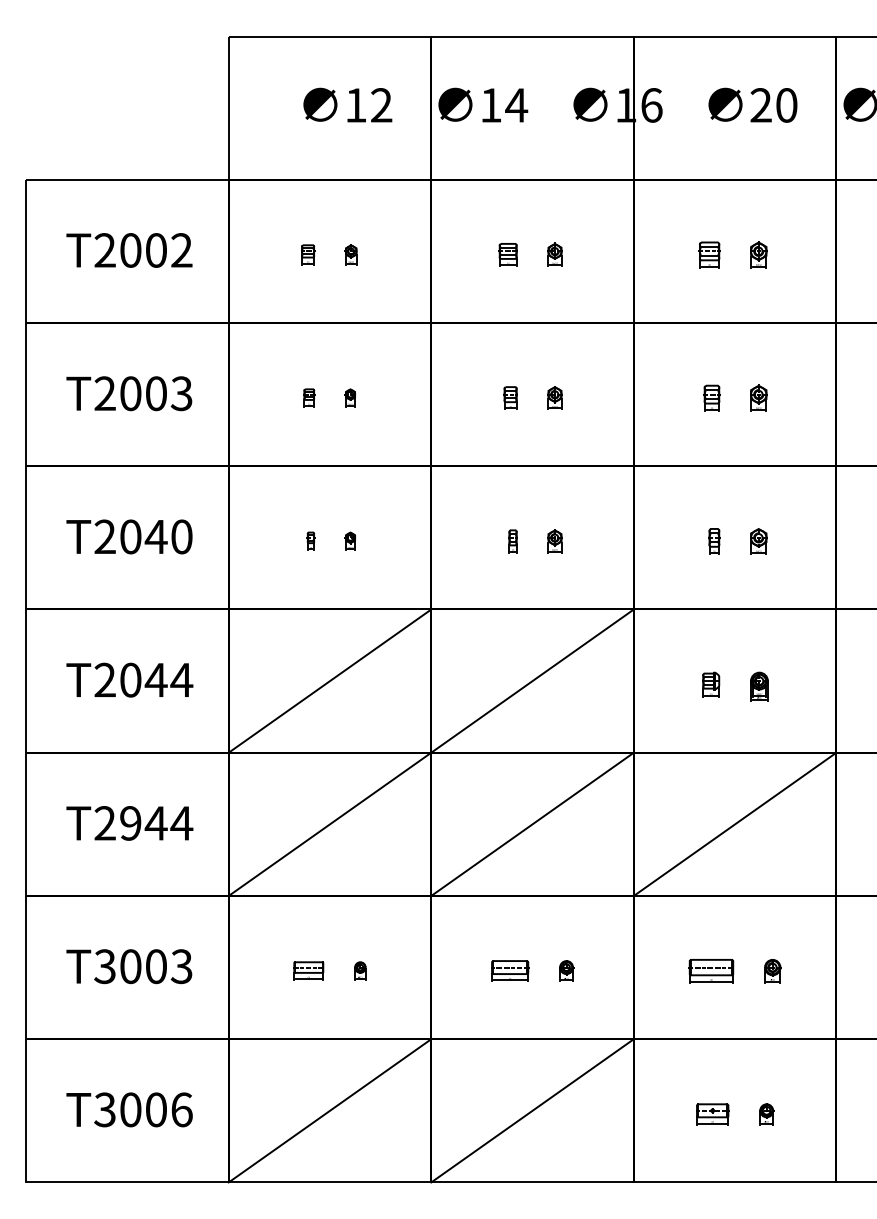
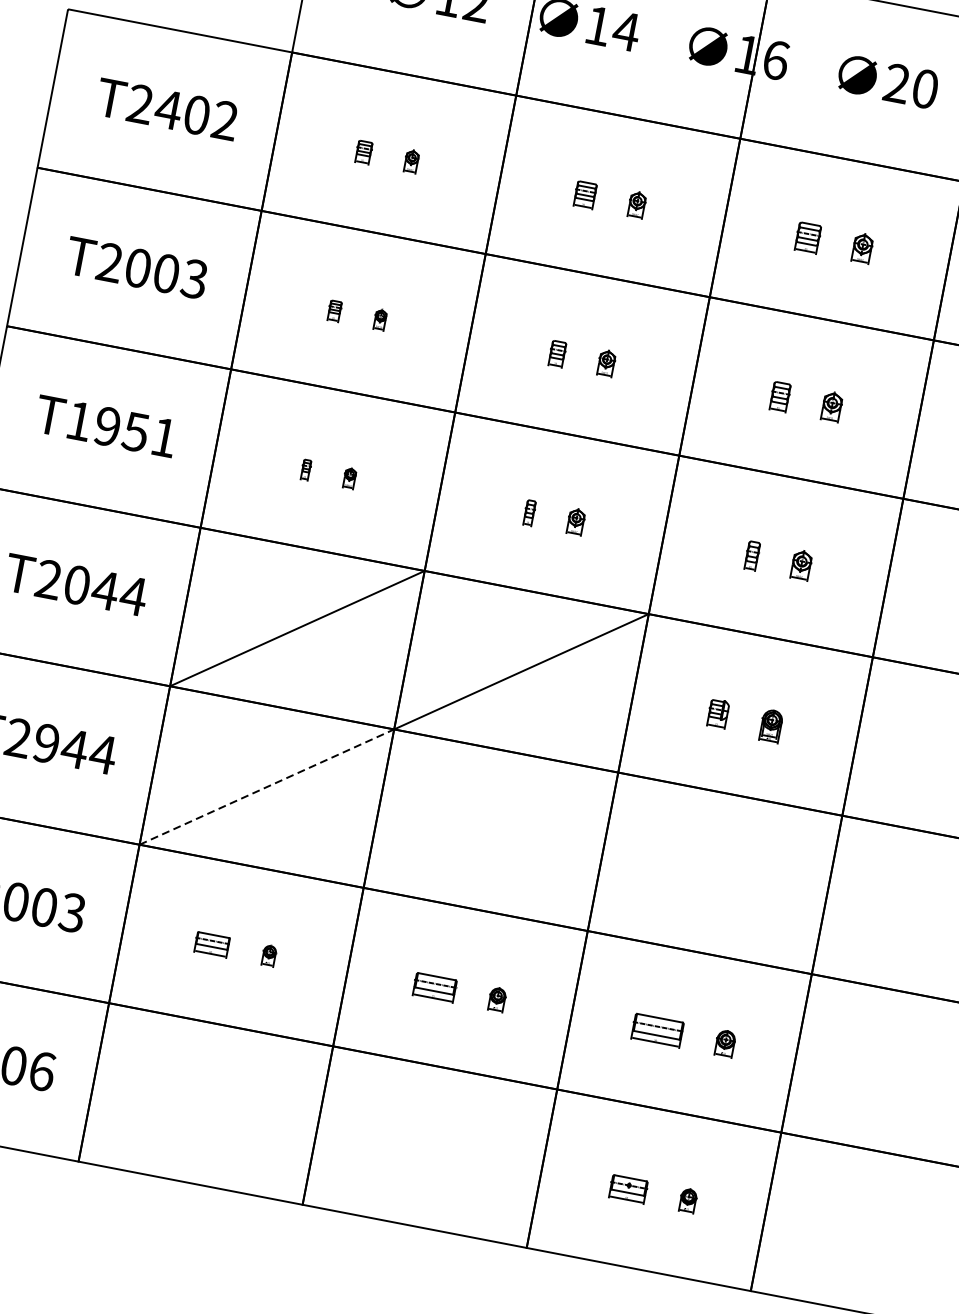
text: (130, 250) -> (168, 109), T2002 -> T2402
text: (143, 536) -> (121, 428), T2040 -> T1951
line: (532, 823) -> (491, 829), removed
line: (734, 823) -> (714, 872), removed
line: (330, 824) -> (267, 787), solid -> dashed
line: (329, 1110) -> (205, 1103), removed
line: (532, 1110) -> (429, 1146), removed

